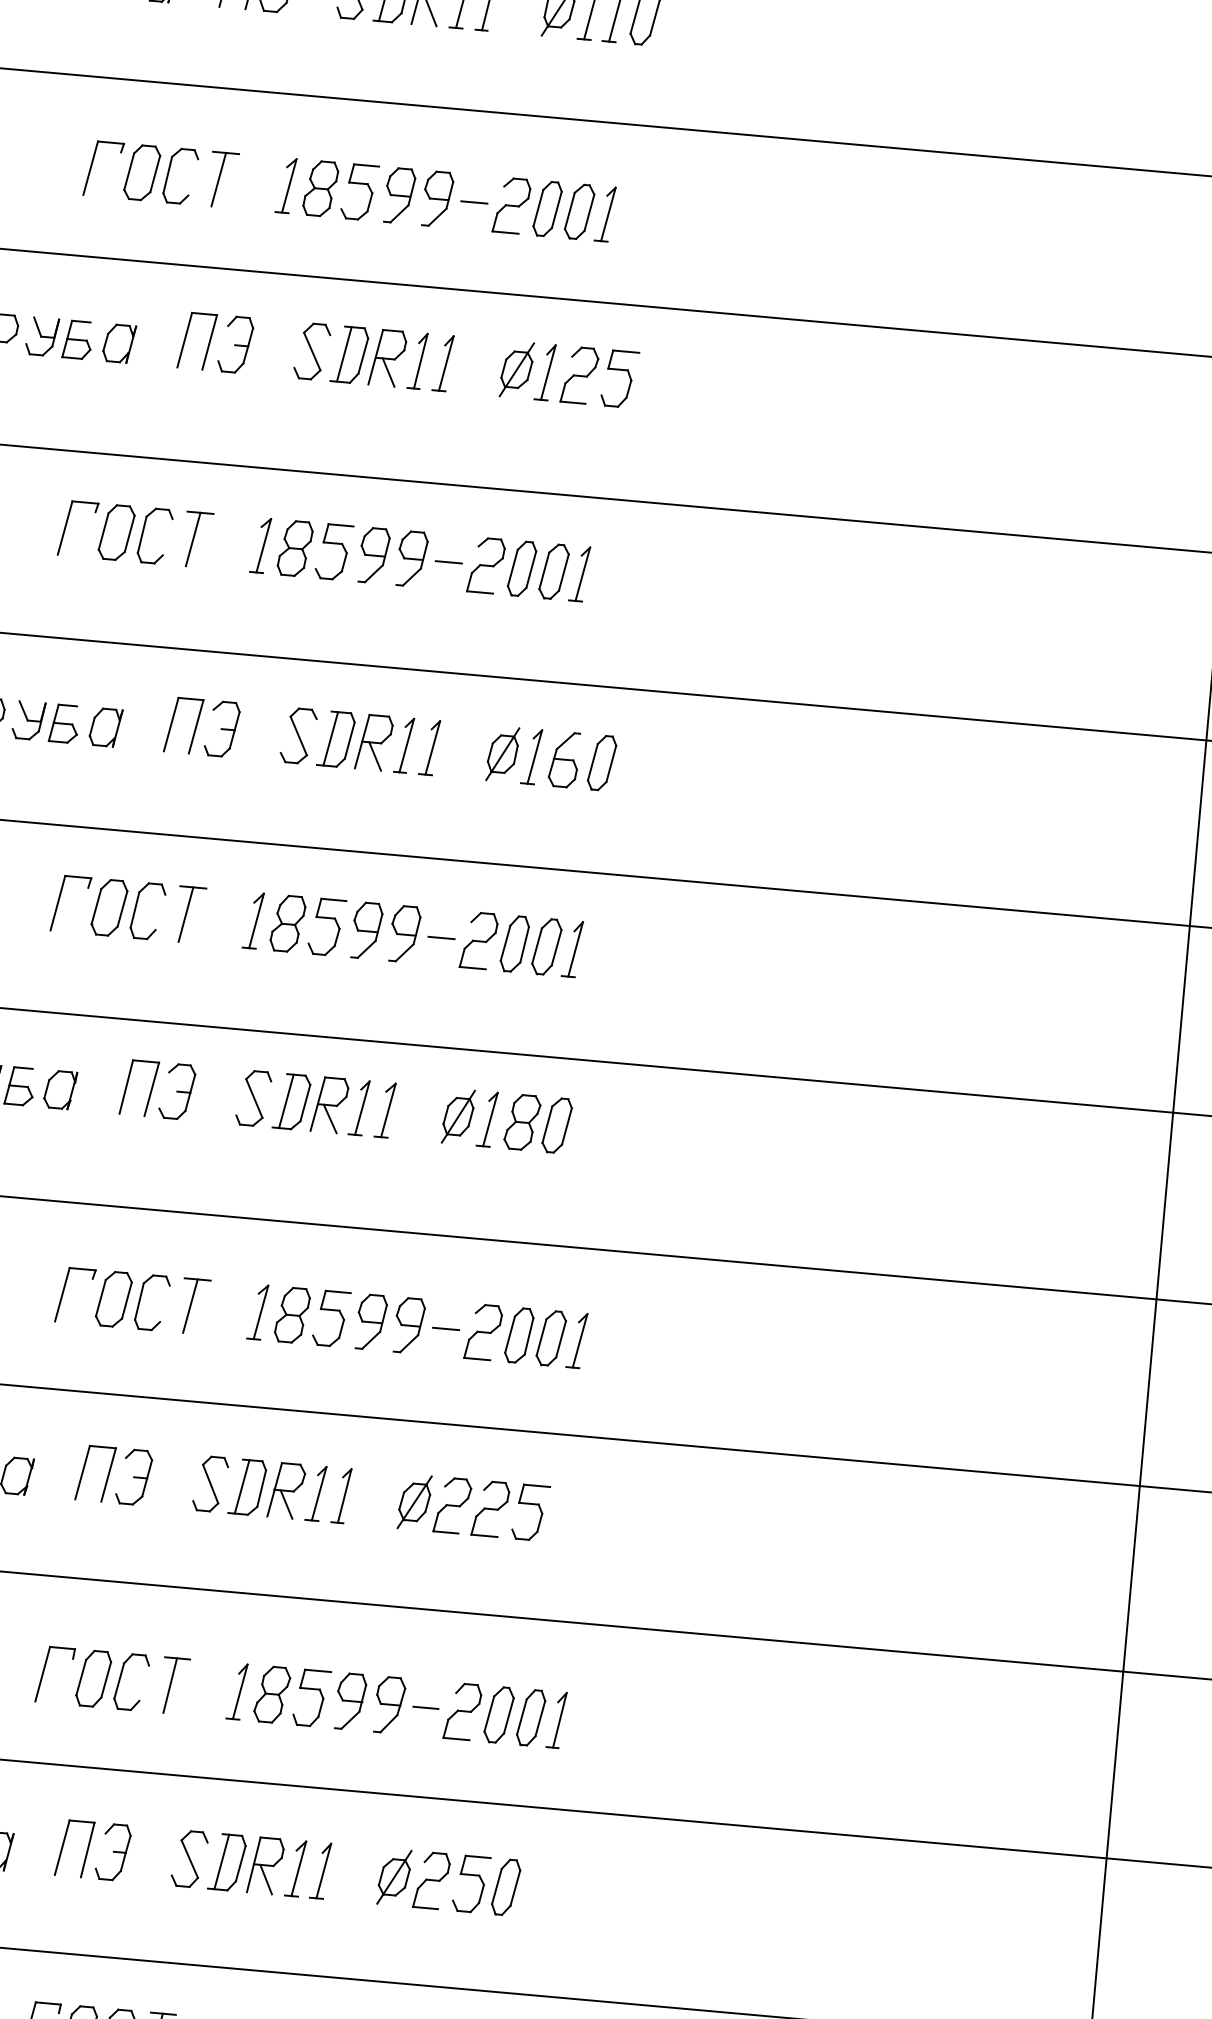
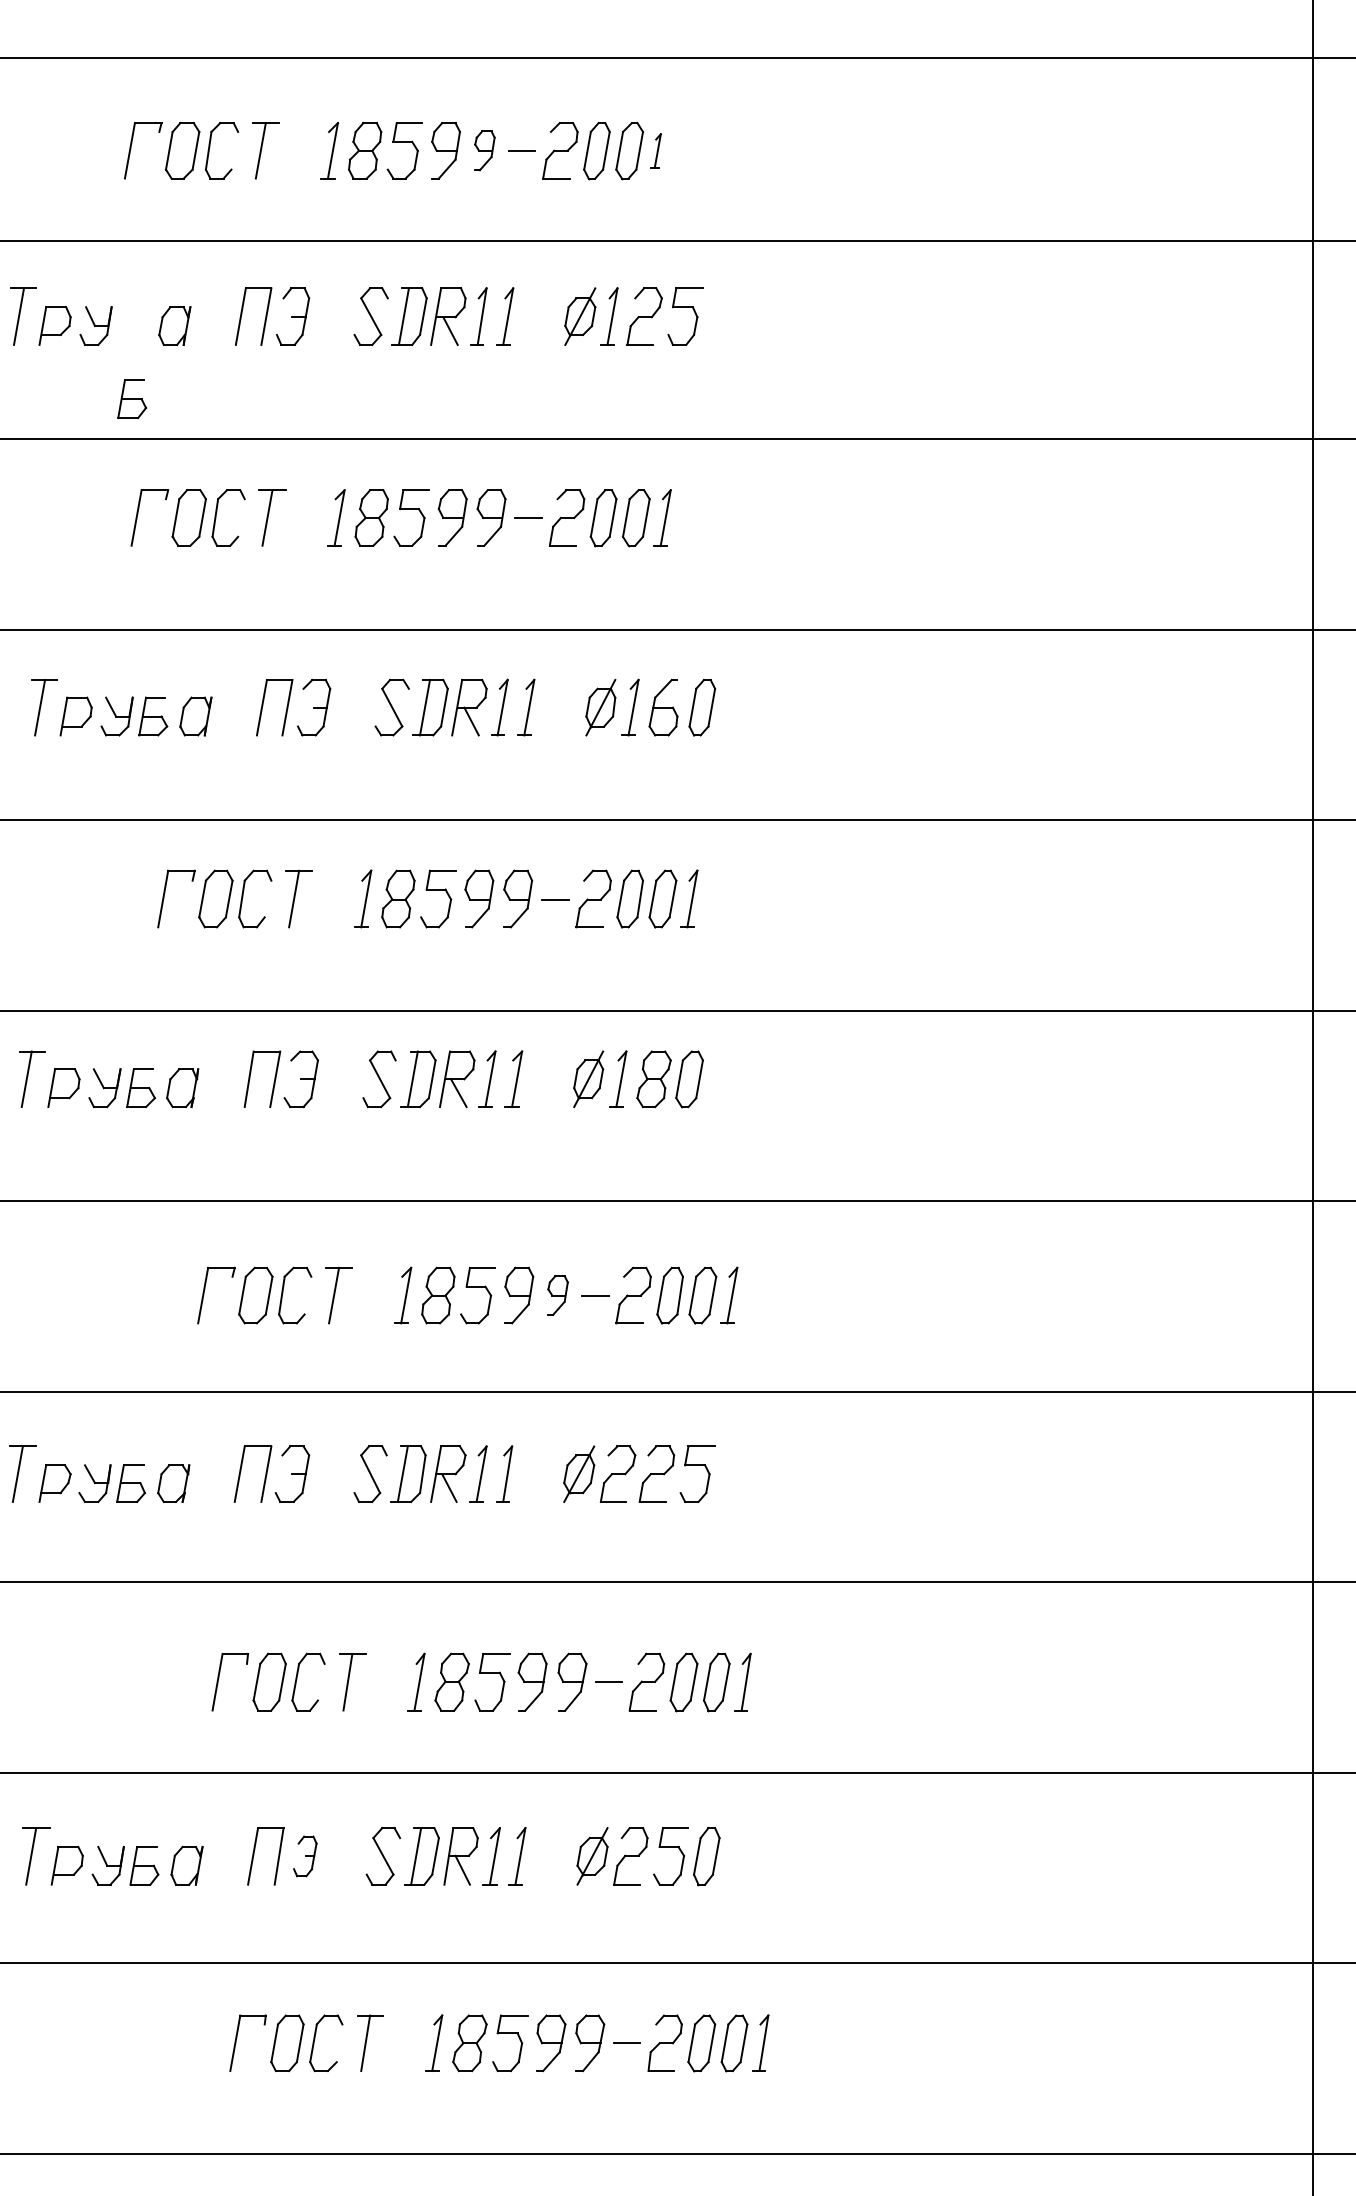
part: (437, 198) -> (484, 150), size x0.7
part: (604, 213) -> (655, 150), size x0.6
part: (77, 339) -> (132, 398), moved
part: (409, 1325) -> (557, 1295), size x0.7
part: (113, 1852) -> (305, 1856), size x0.7

